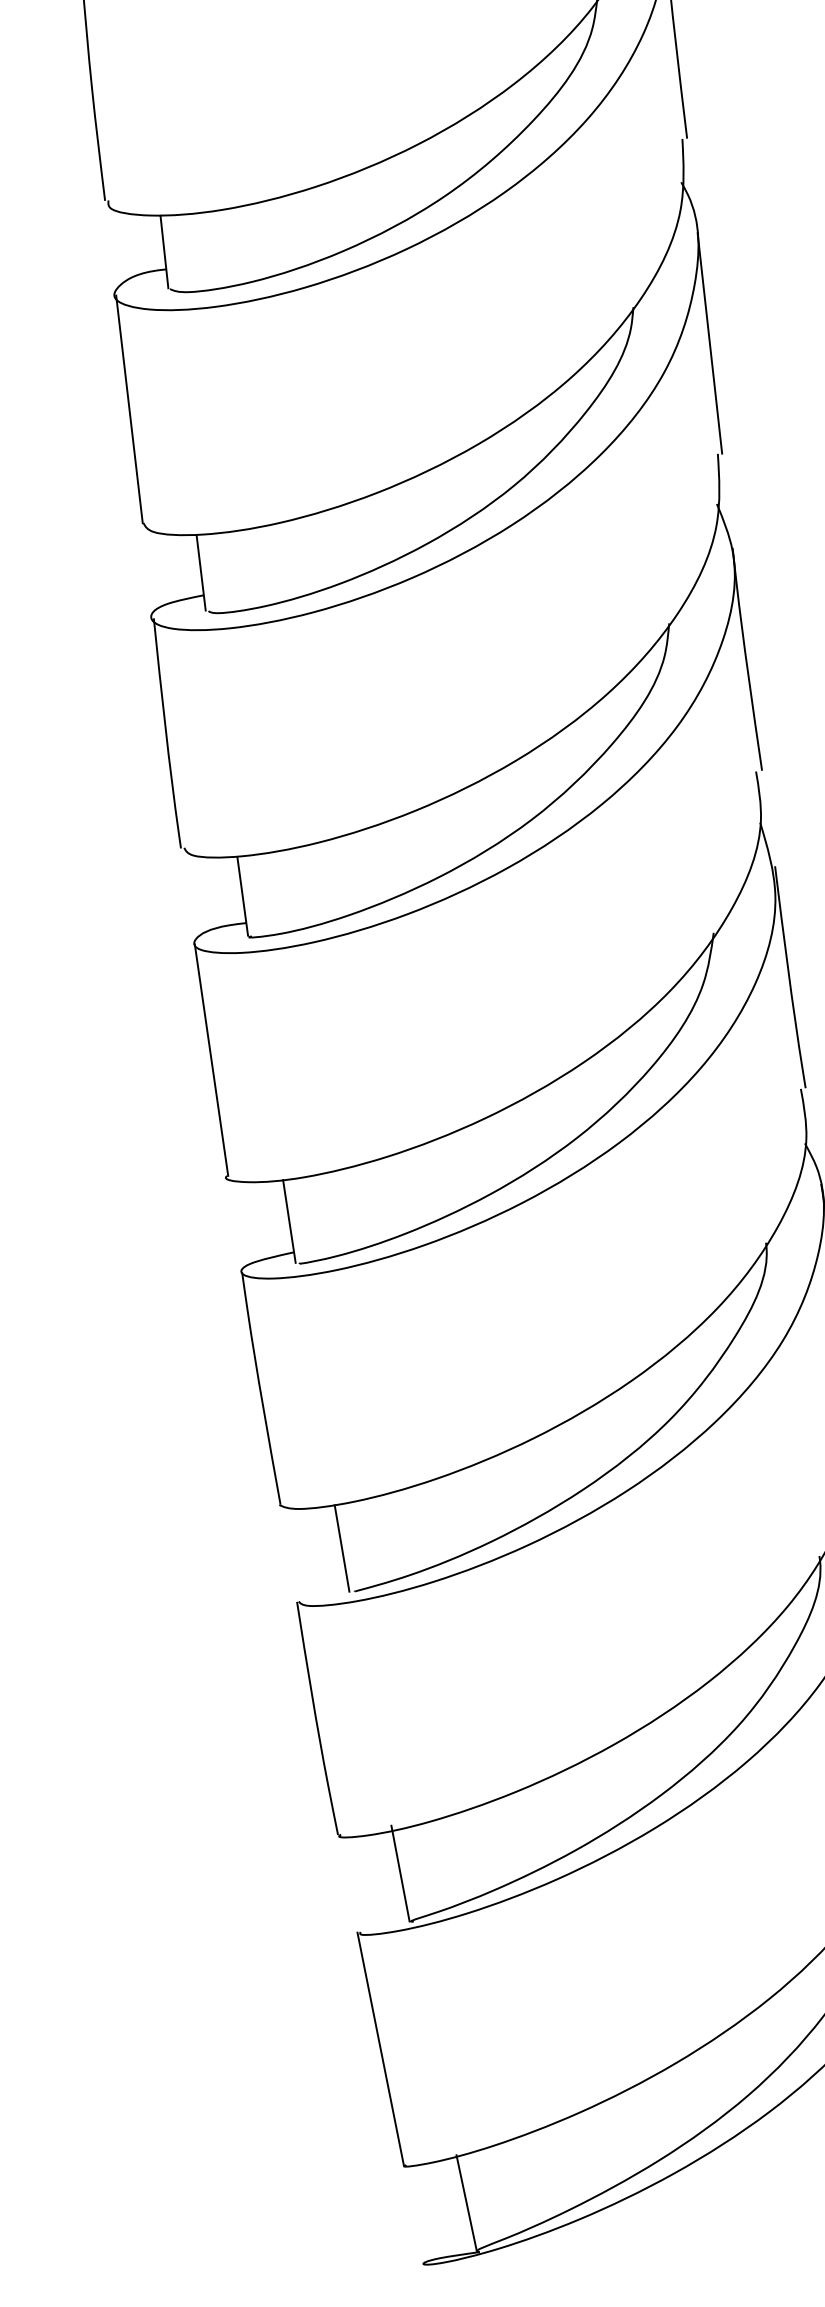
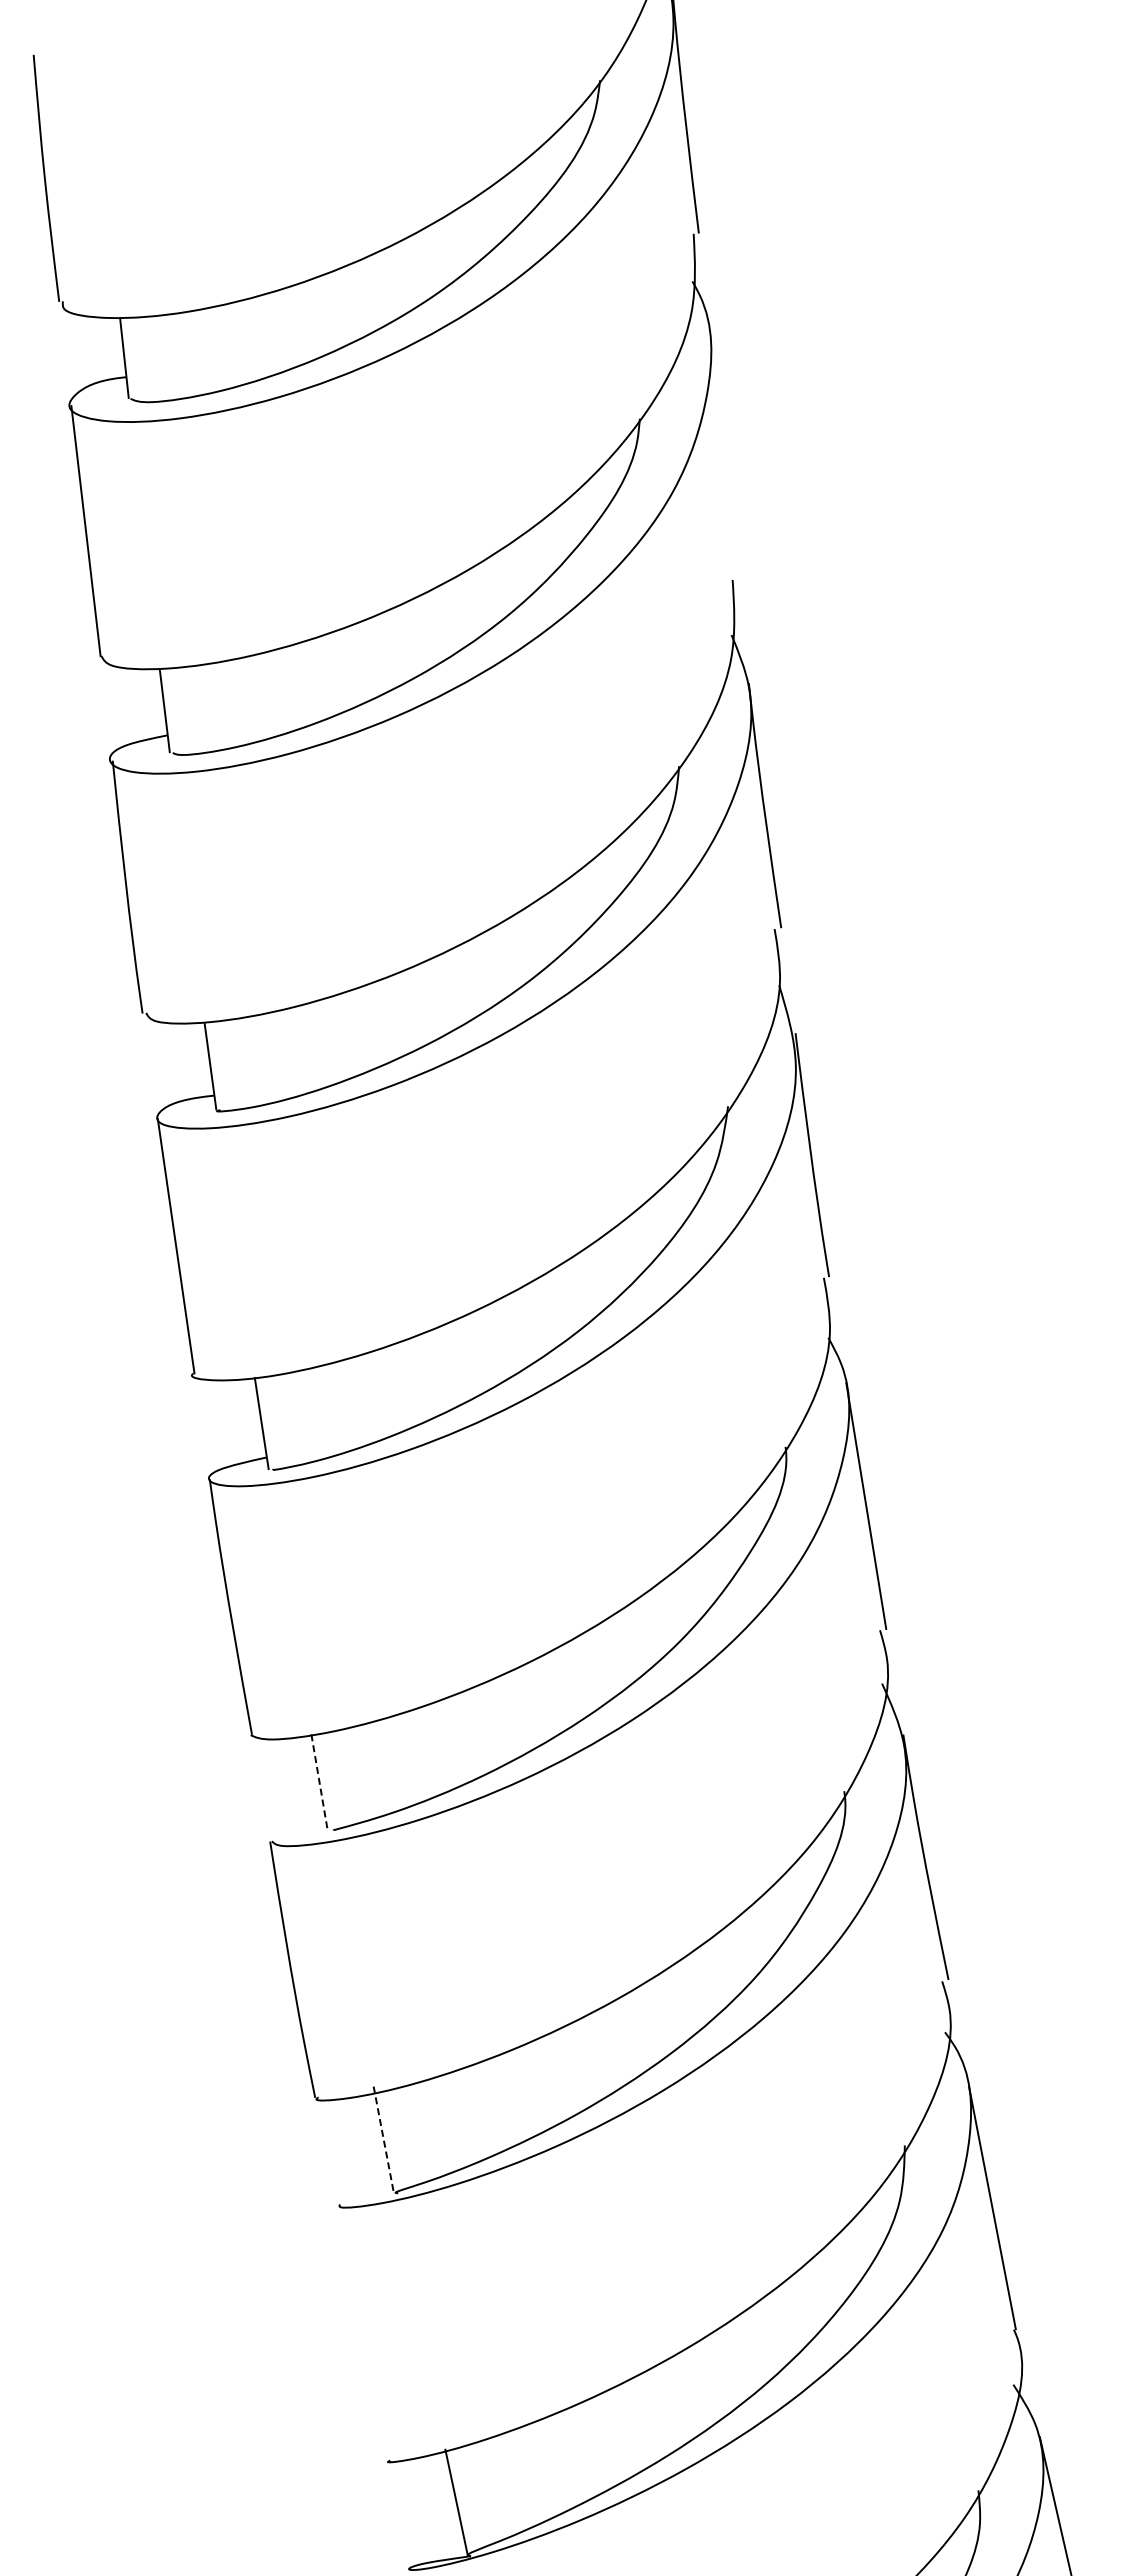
line: (709, 343) -> (723, 458), removed
line: (341, 1548) -> (319, 1782), solid -> dashed
line: (400, 1873) -> (383, 2140), solid -> dashed
line: (380, 2049) -> (361, 2333), removed

